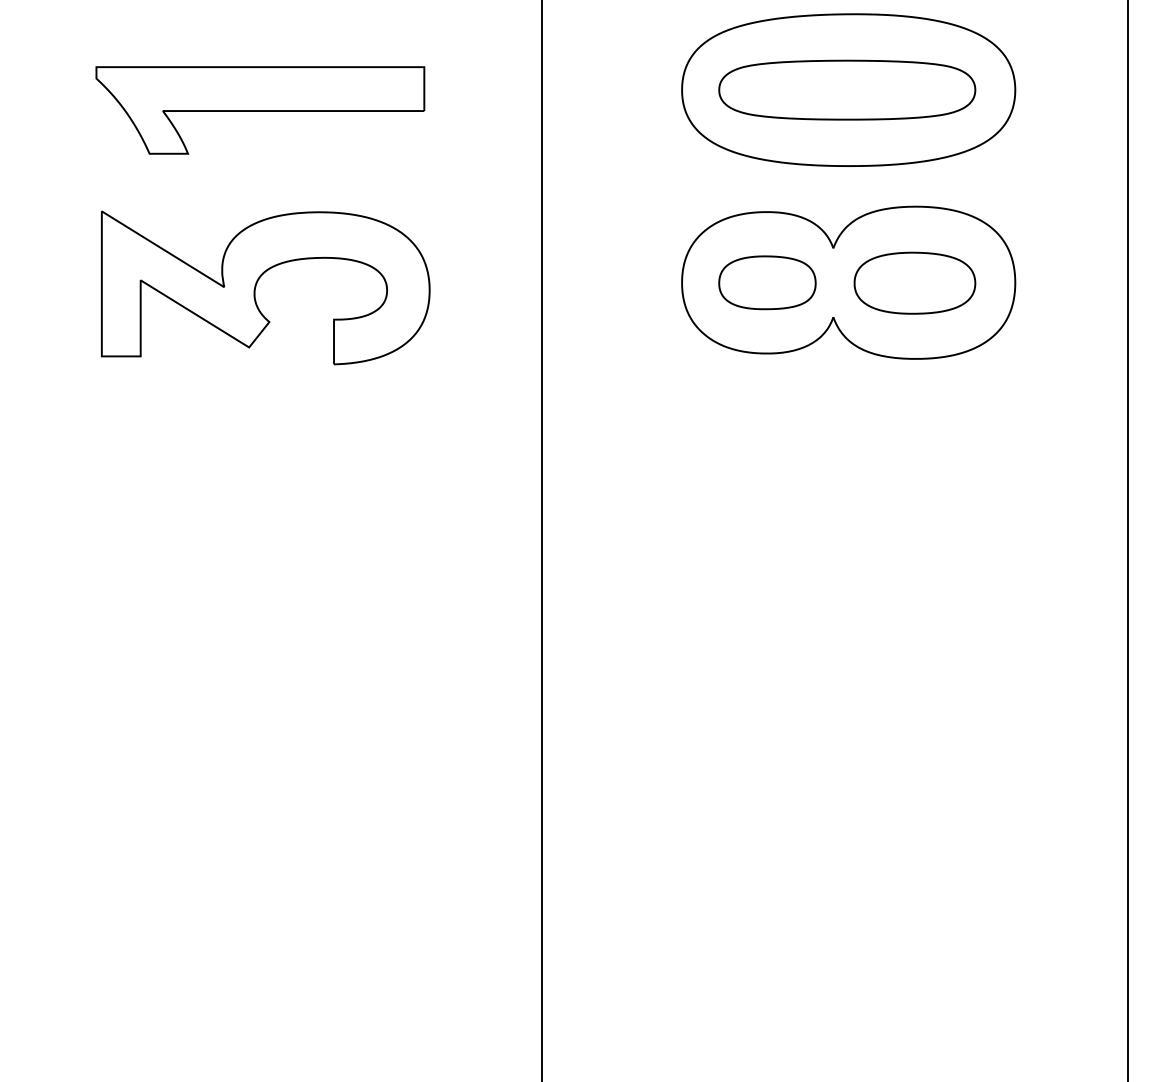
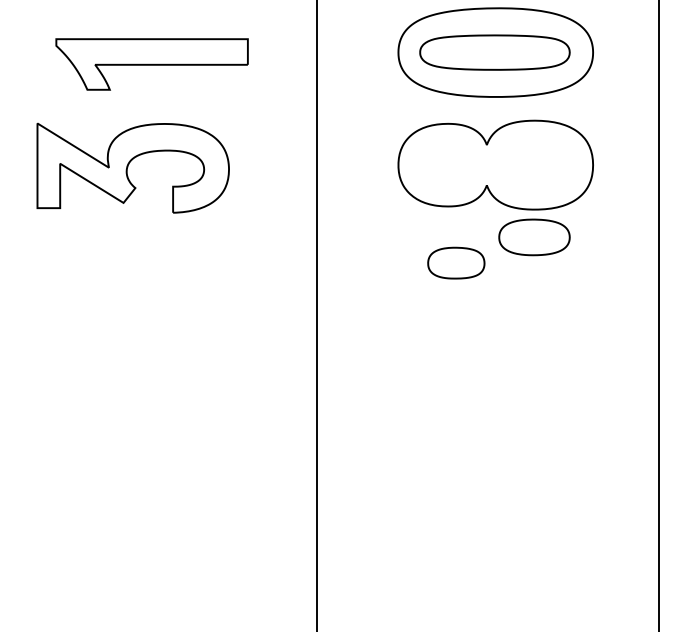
part: (767, 281) -> (456, 262), moved
part: (914, 283) -> (534, 237), moved
part: (264, 286) -> (132, 167), moved

